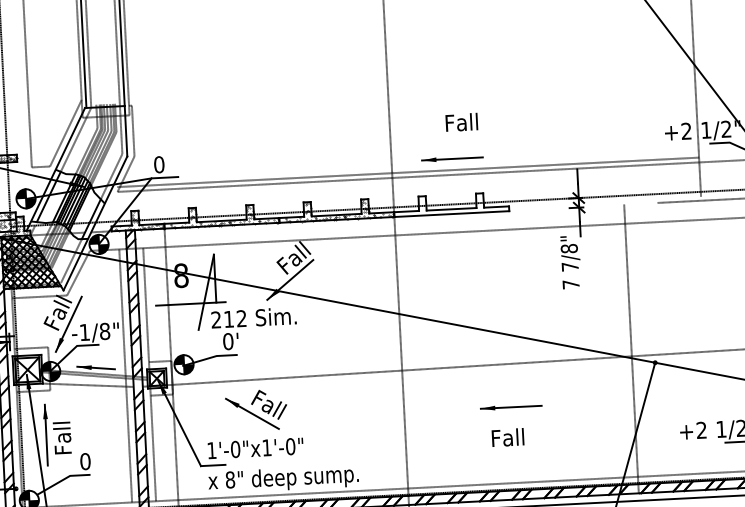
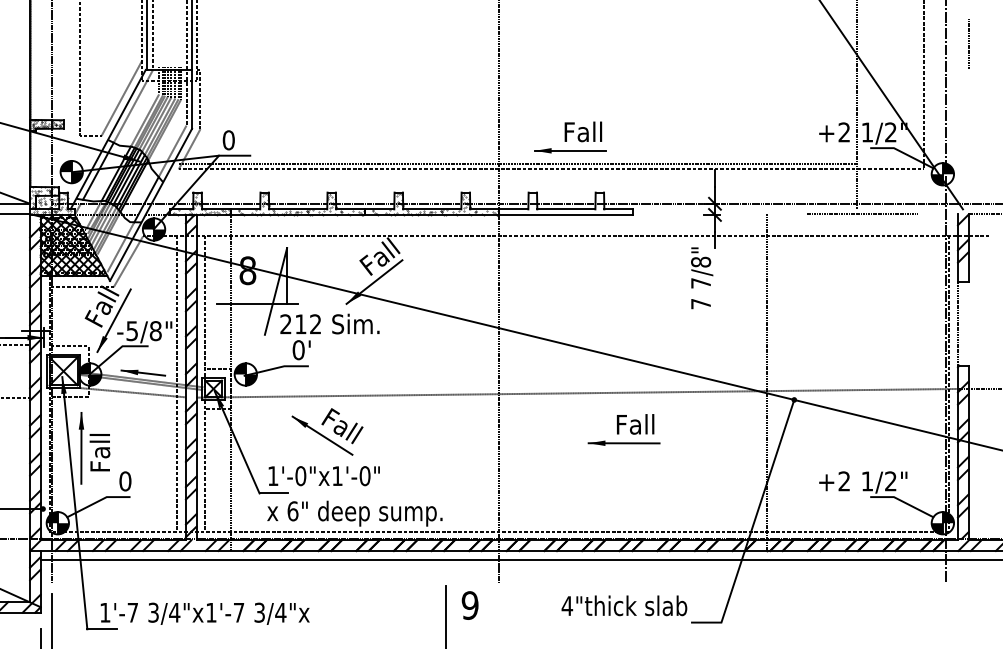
text: (461, 122) -> (583, 131), moved
text: (84, 332) -> (131, 331), -1/8" -> -5/8"
text: (507, 437) -> (635, 424), moved
text: (229, 480) -> (292, 511), 8" -> 6"

